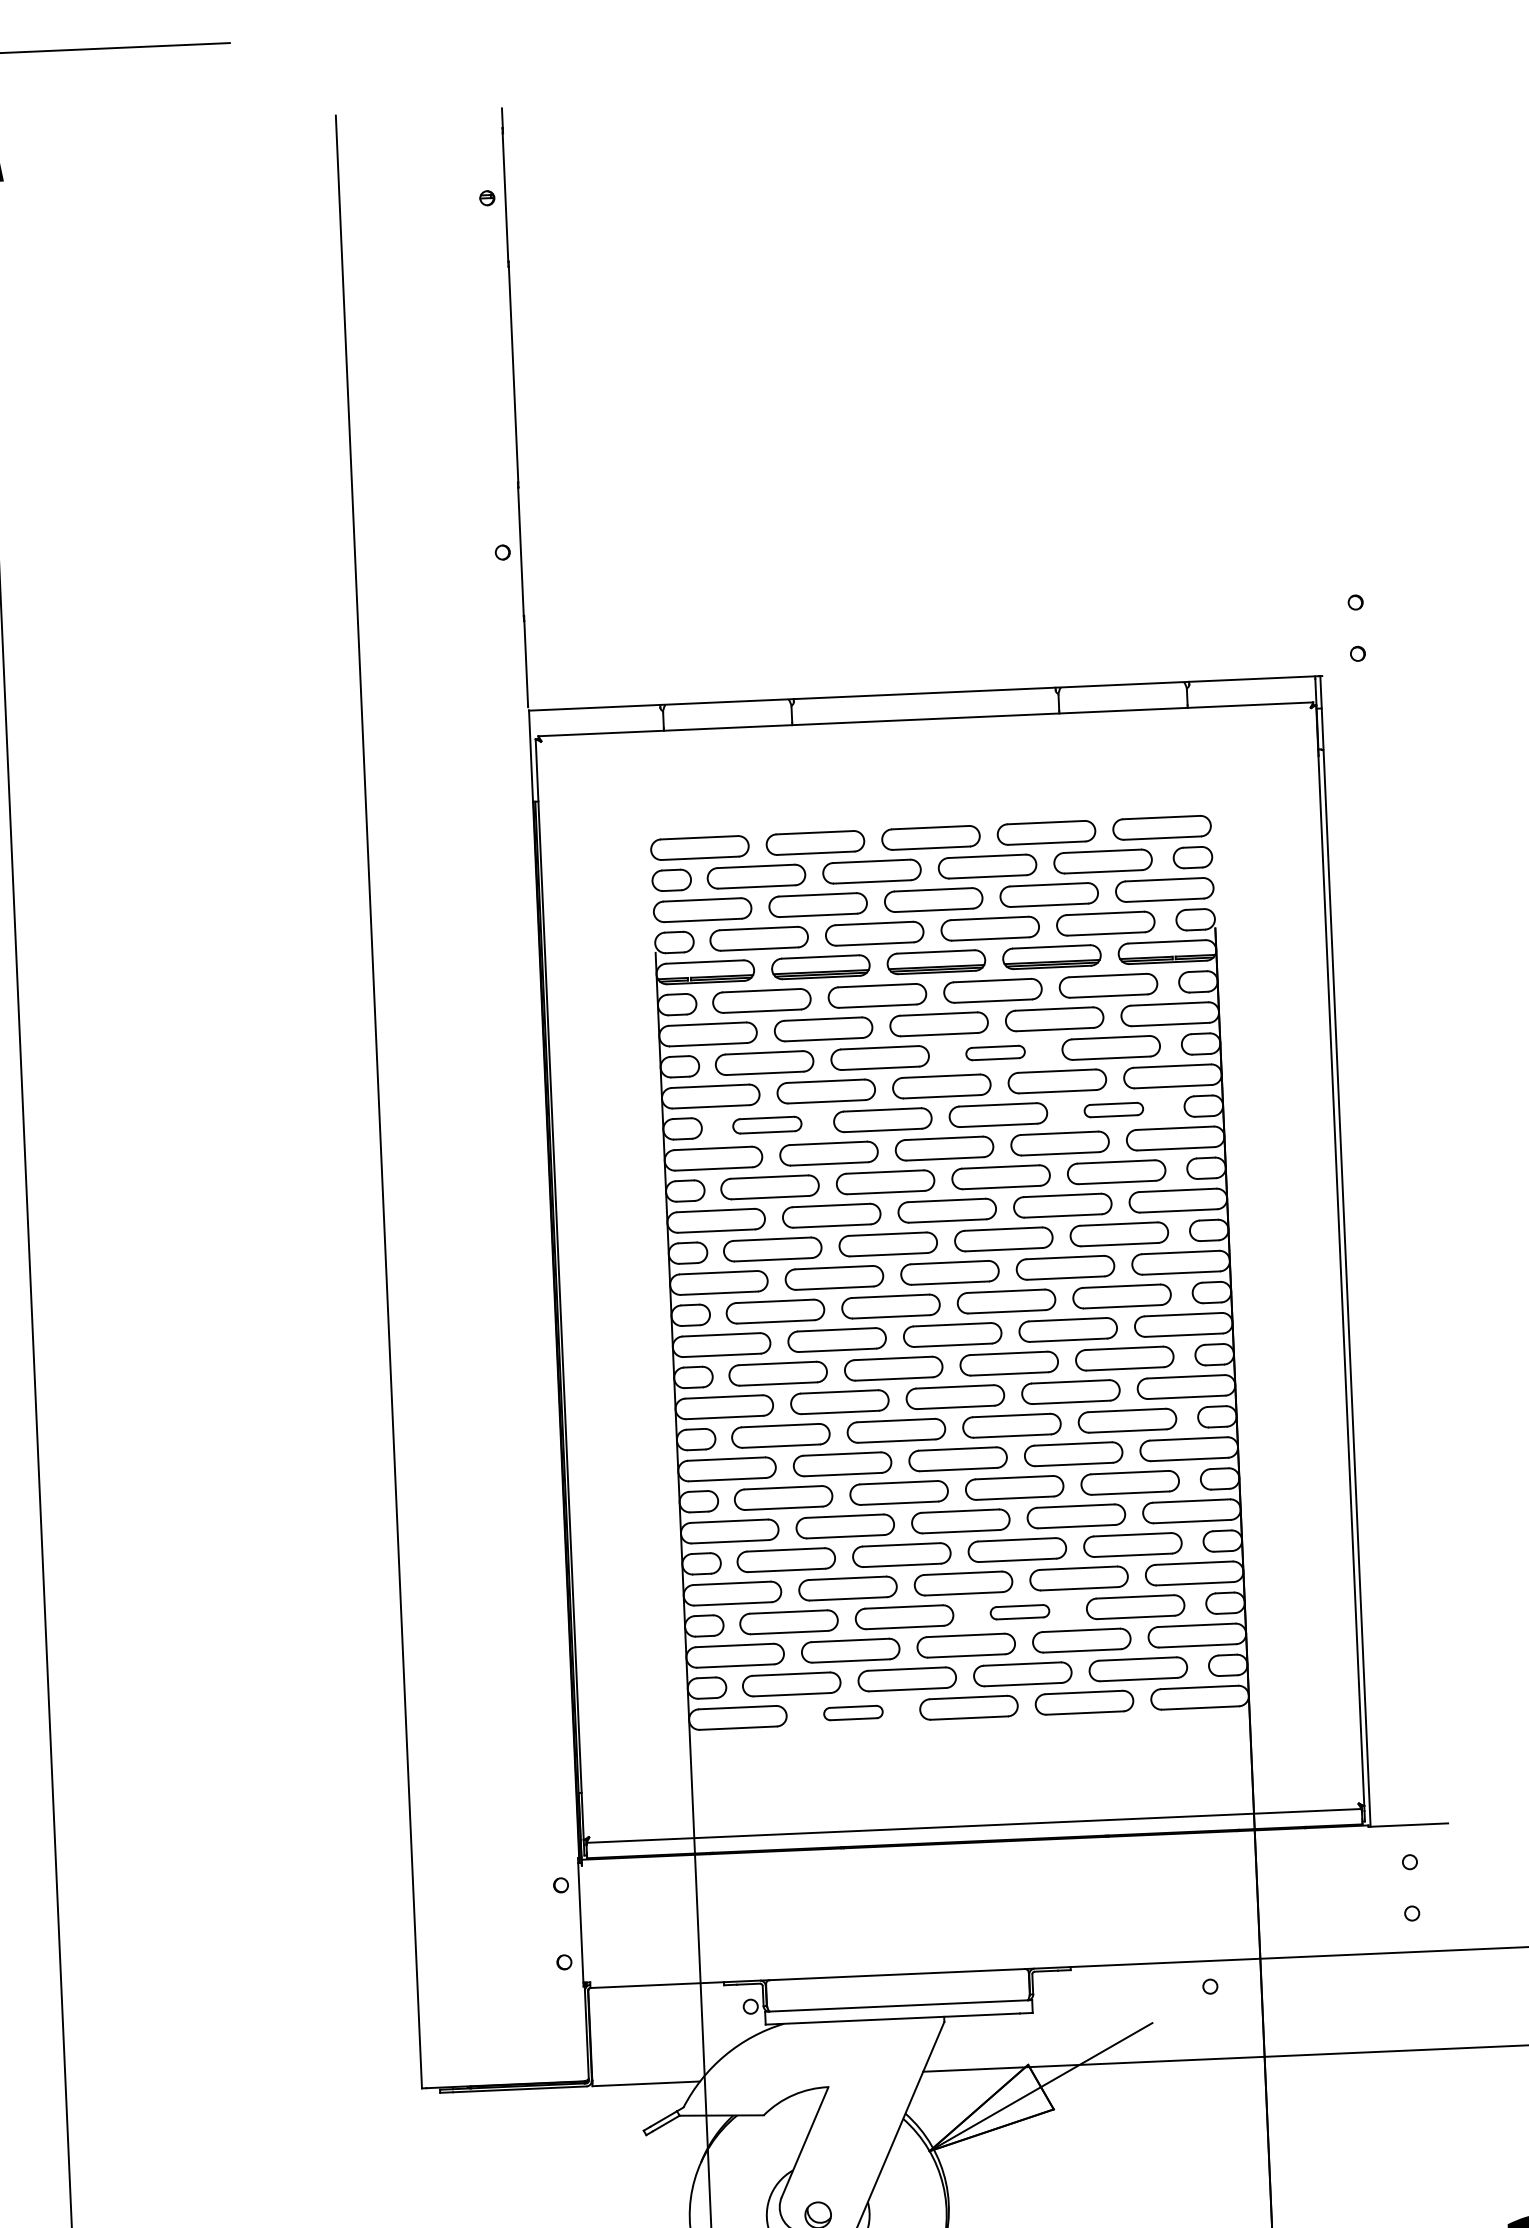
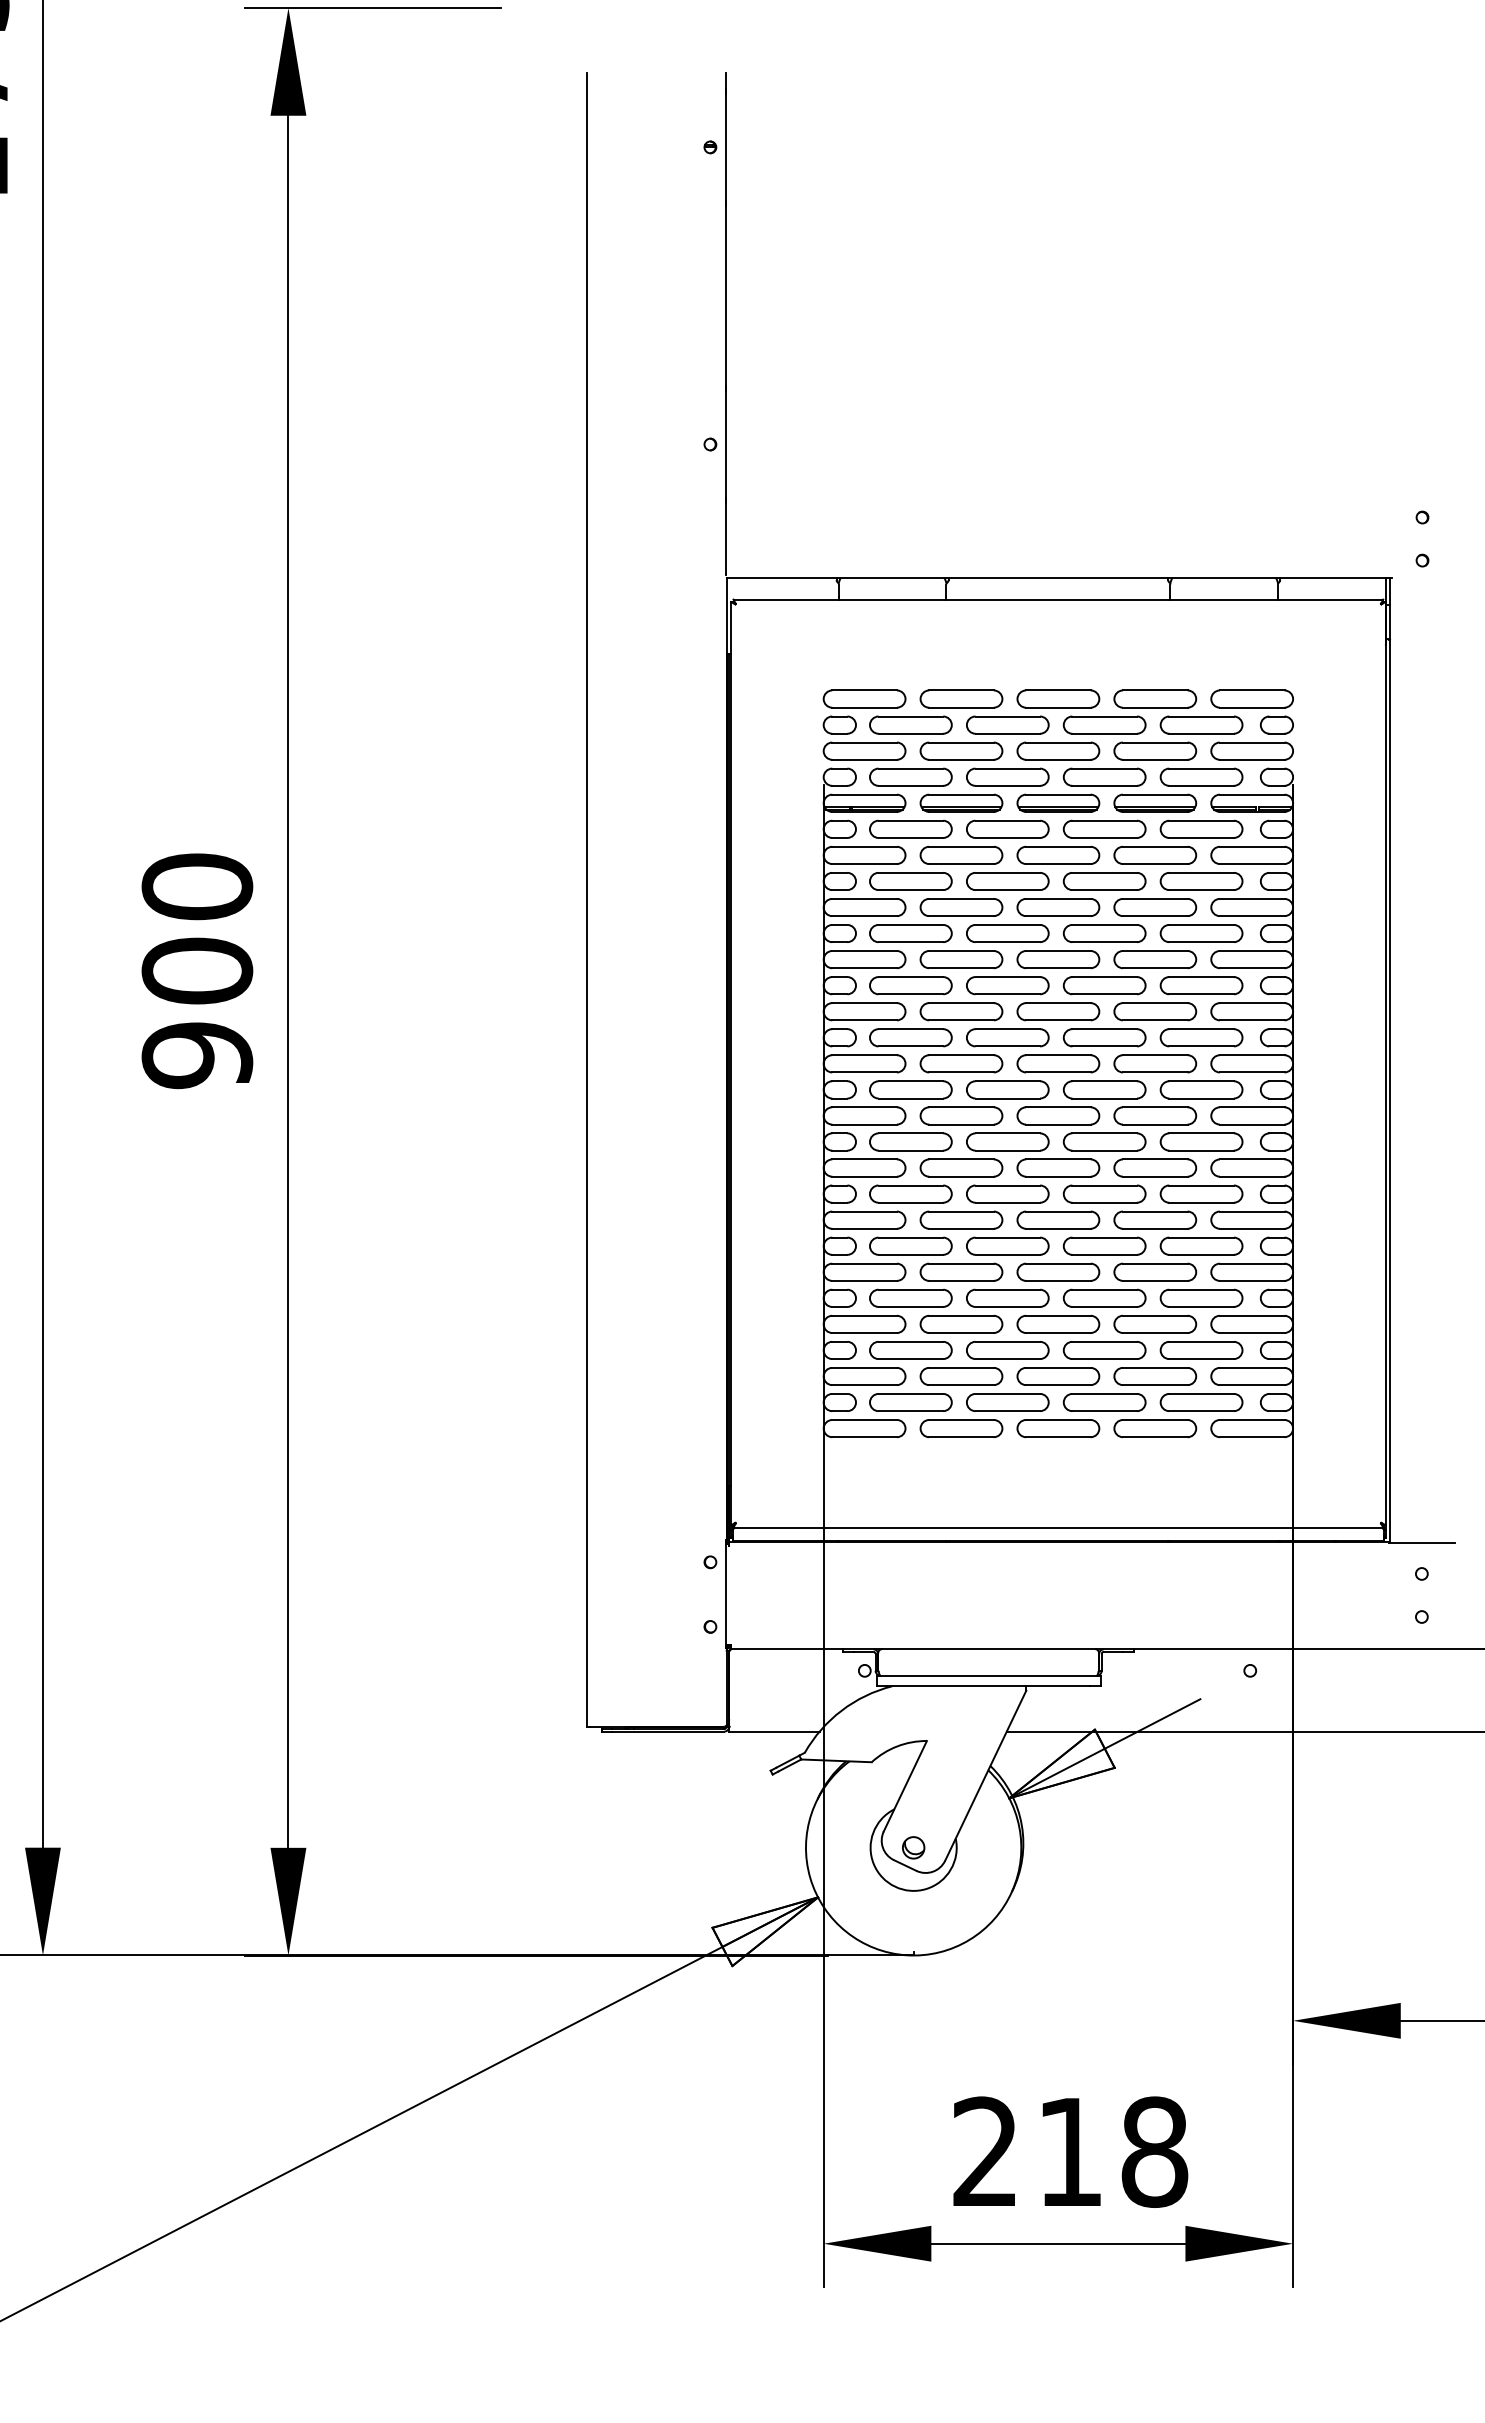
part: (995, 1053) -> (1104, 881), size x1.67
part: (1113, 1110) -> (1201, 933), size x1.67
part: (766, 1125) -> (910, 933), size x1.43
part: (1019, 1612) -> (1104, 1350), size x1.67
part: (853, 1712) -> (961, 1428), size x1.67

